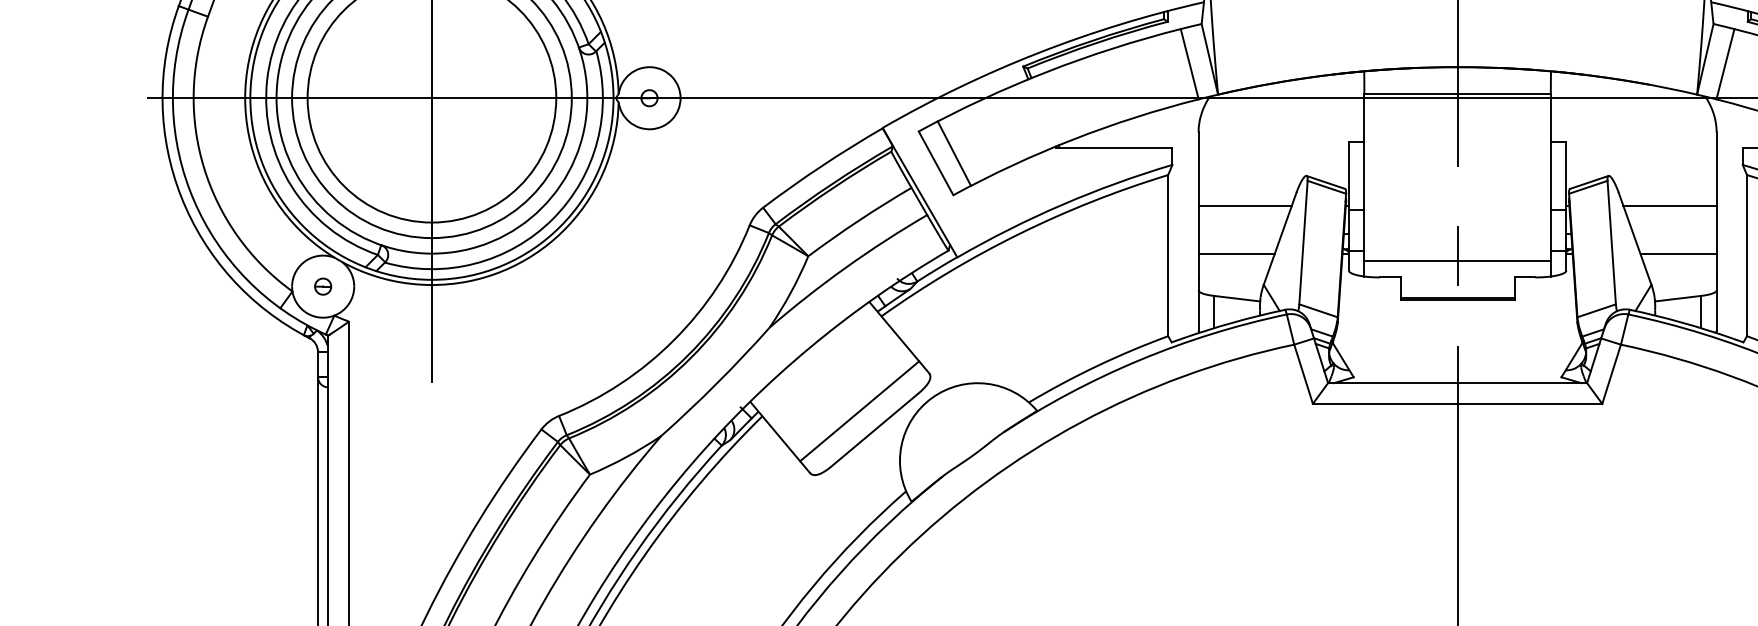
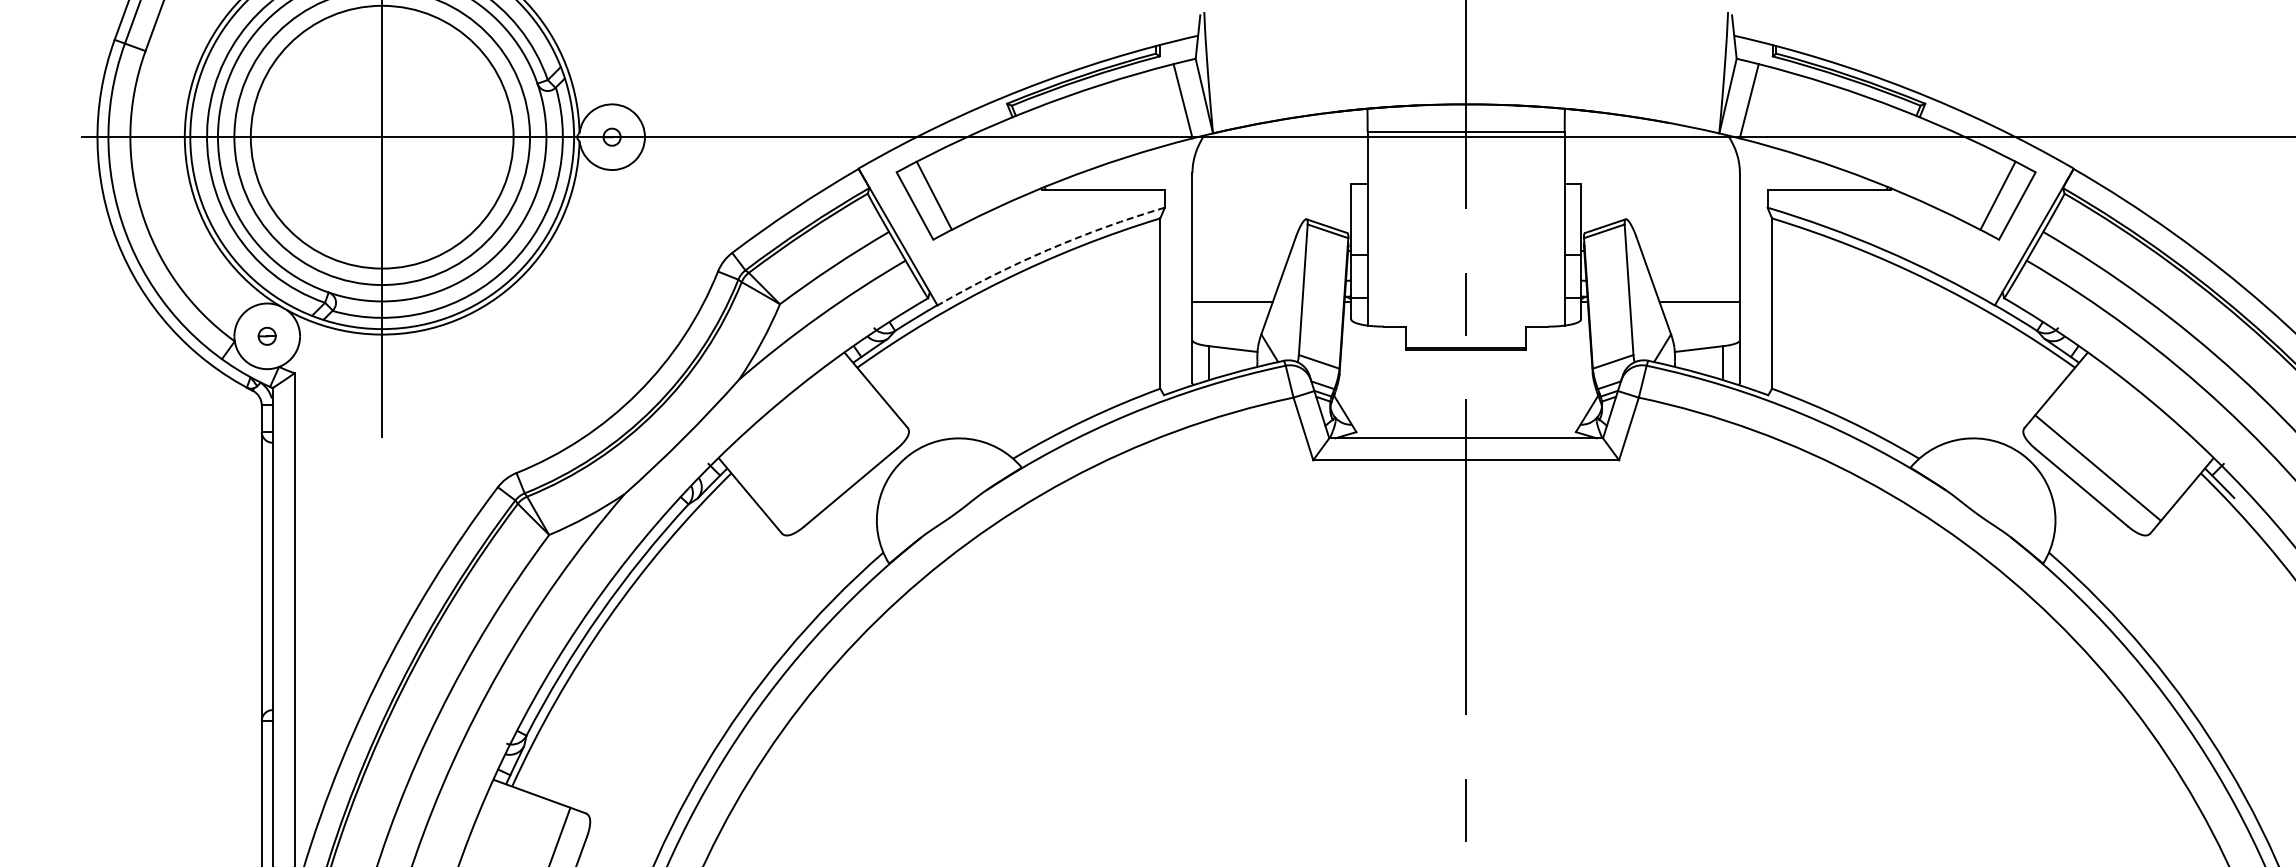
arc: (1062, 204) -> (1048, 249), solid -> dashed
line: (1245, 205) -> (1241, 250), removed
line: (1669, 205) -> (1690, 250), removed
line: (1456, 260) -> (1465, 308), removed
line: (859, 410) -> (834, 467), removed

